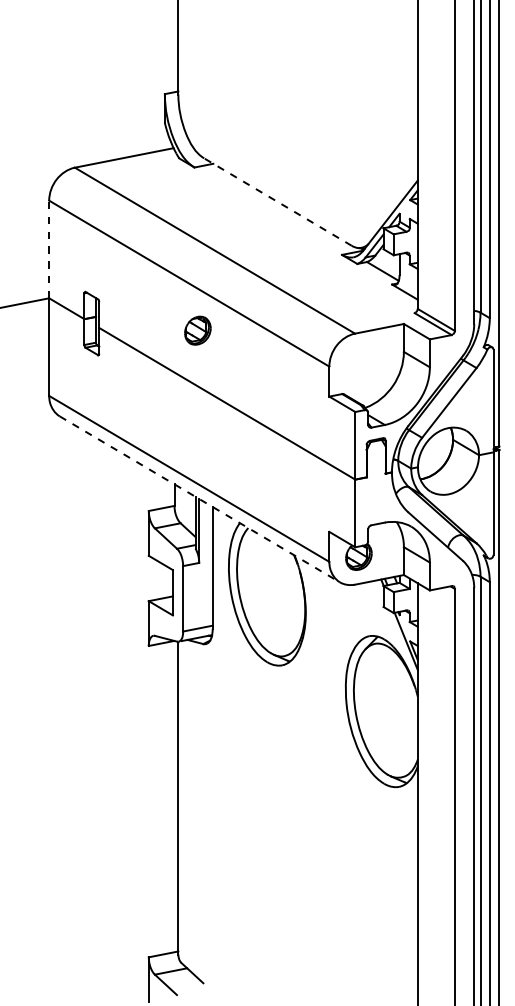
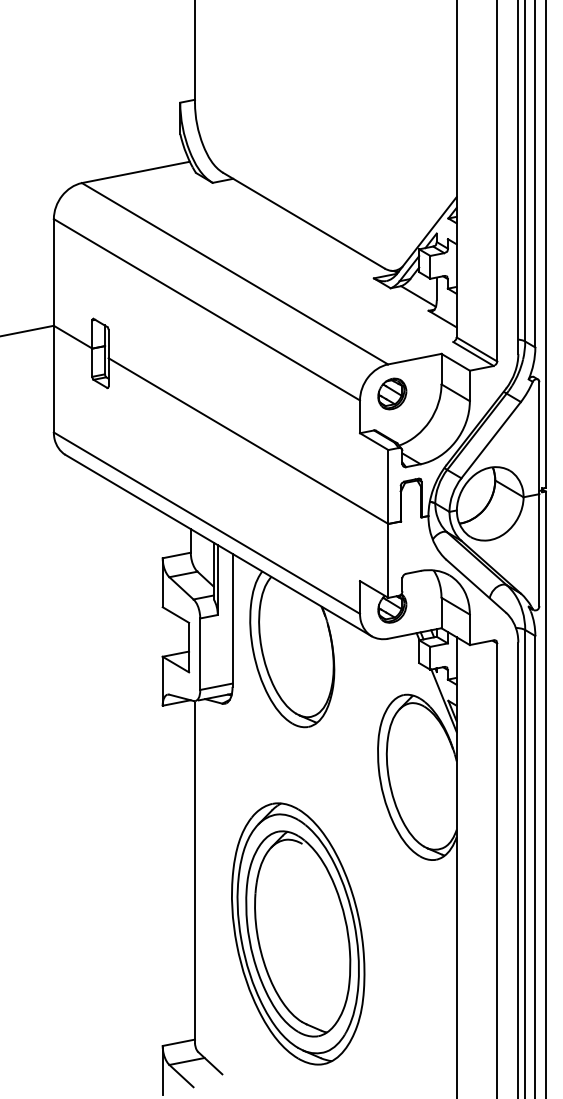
line: (277, 202) -> (303, 221), dashed -> solid
line: (49, 249) -> (54, 272), dashed -> solid
part: (197, 330) -> (391, 393), moved
line: (199, 499) -> (218, 545), dashed -> solid
part: (272, 854) -> (297, 933), added

